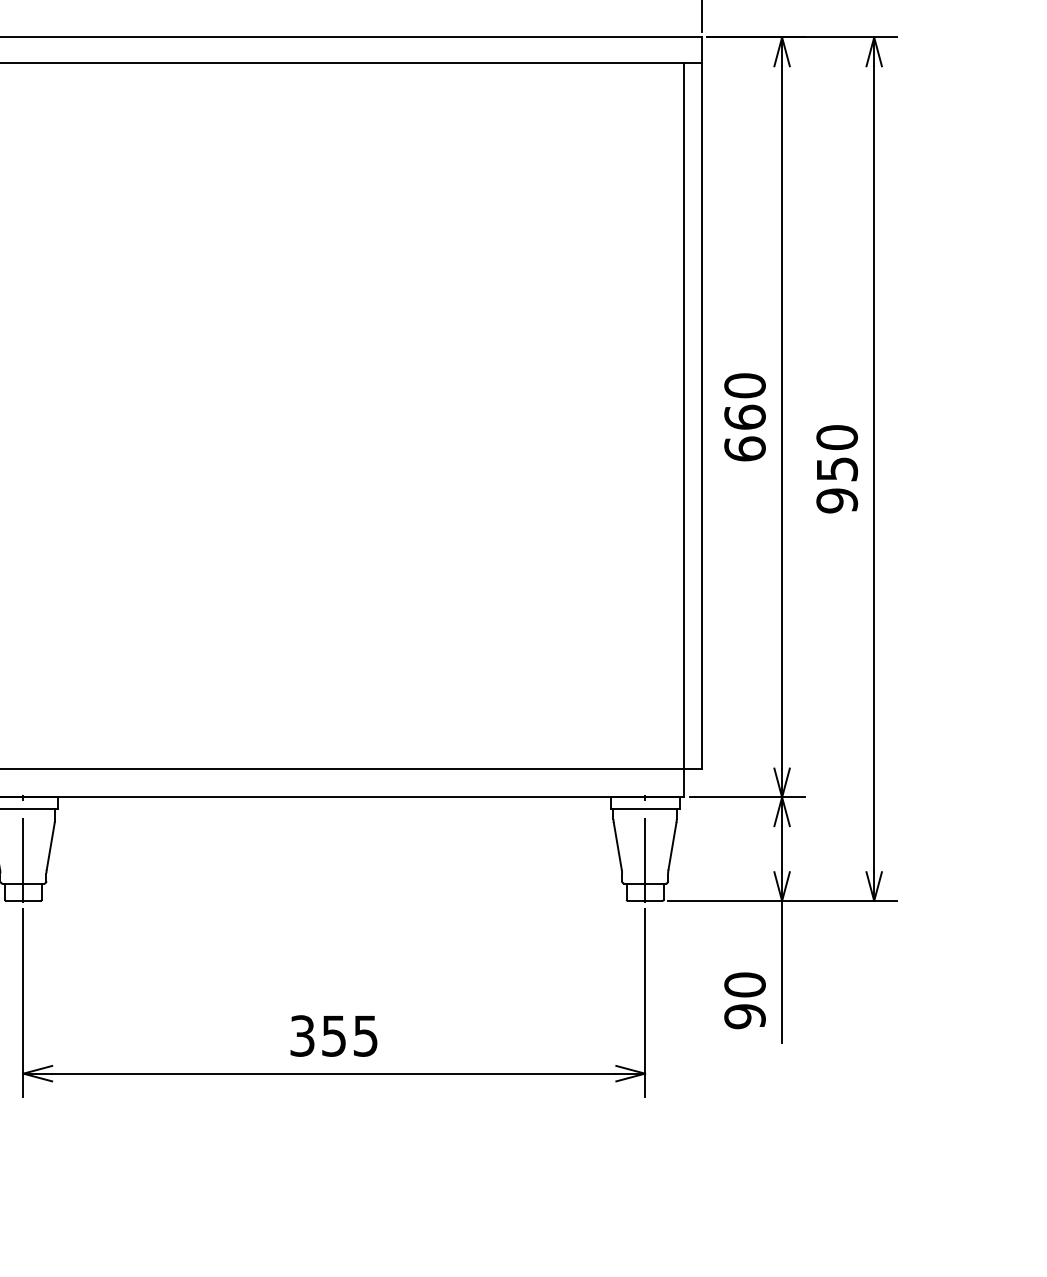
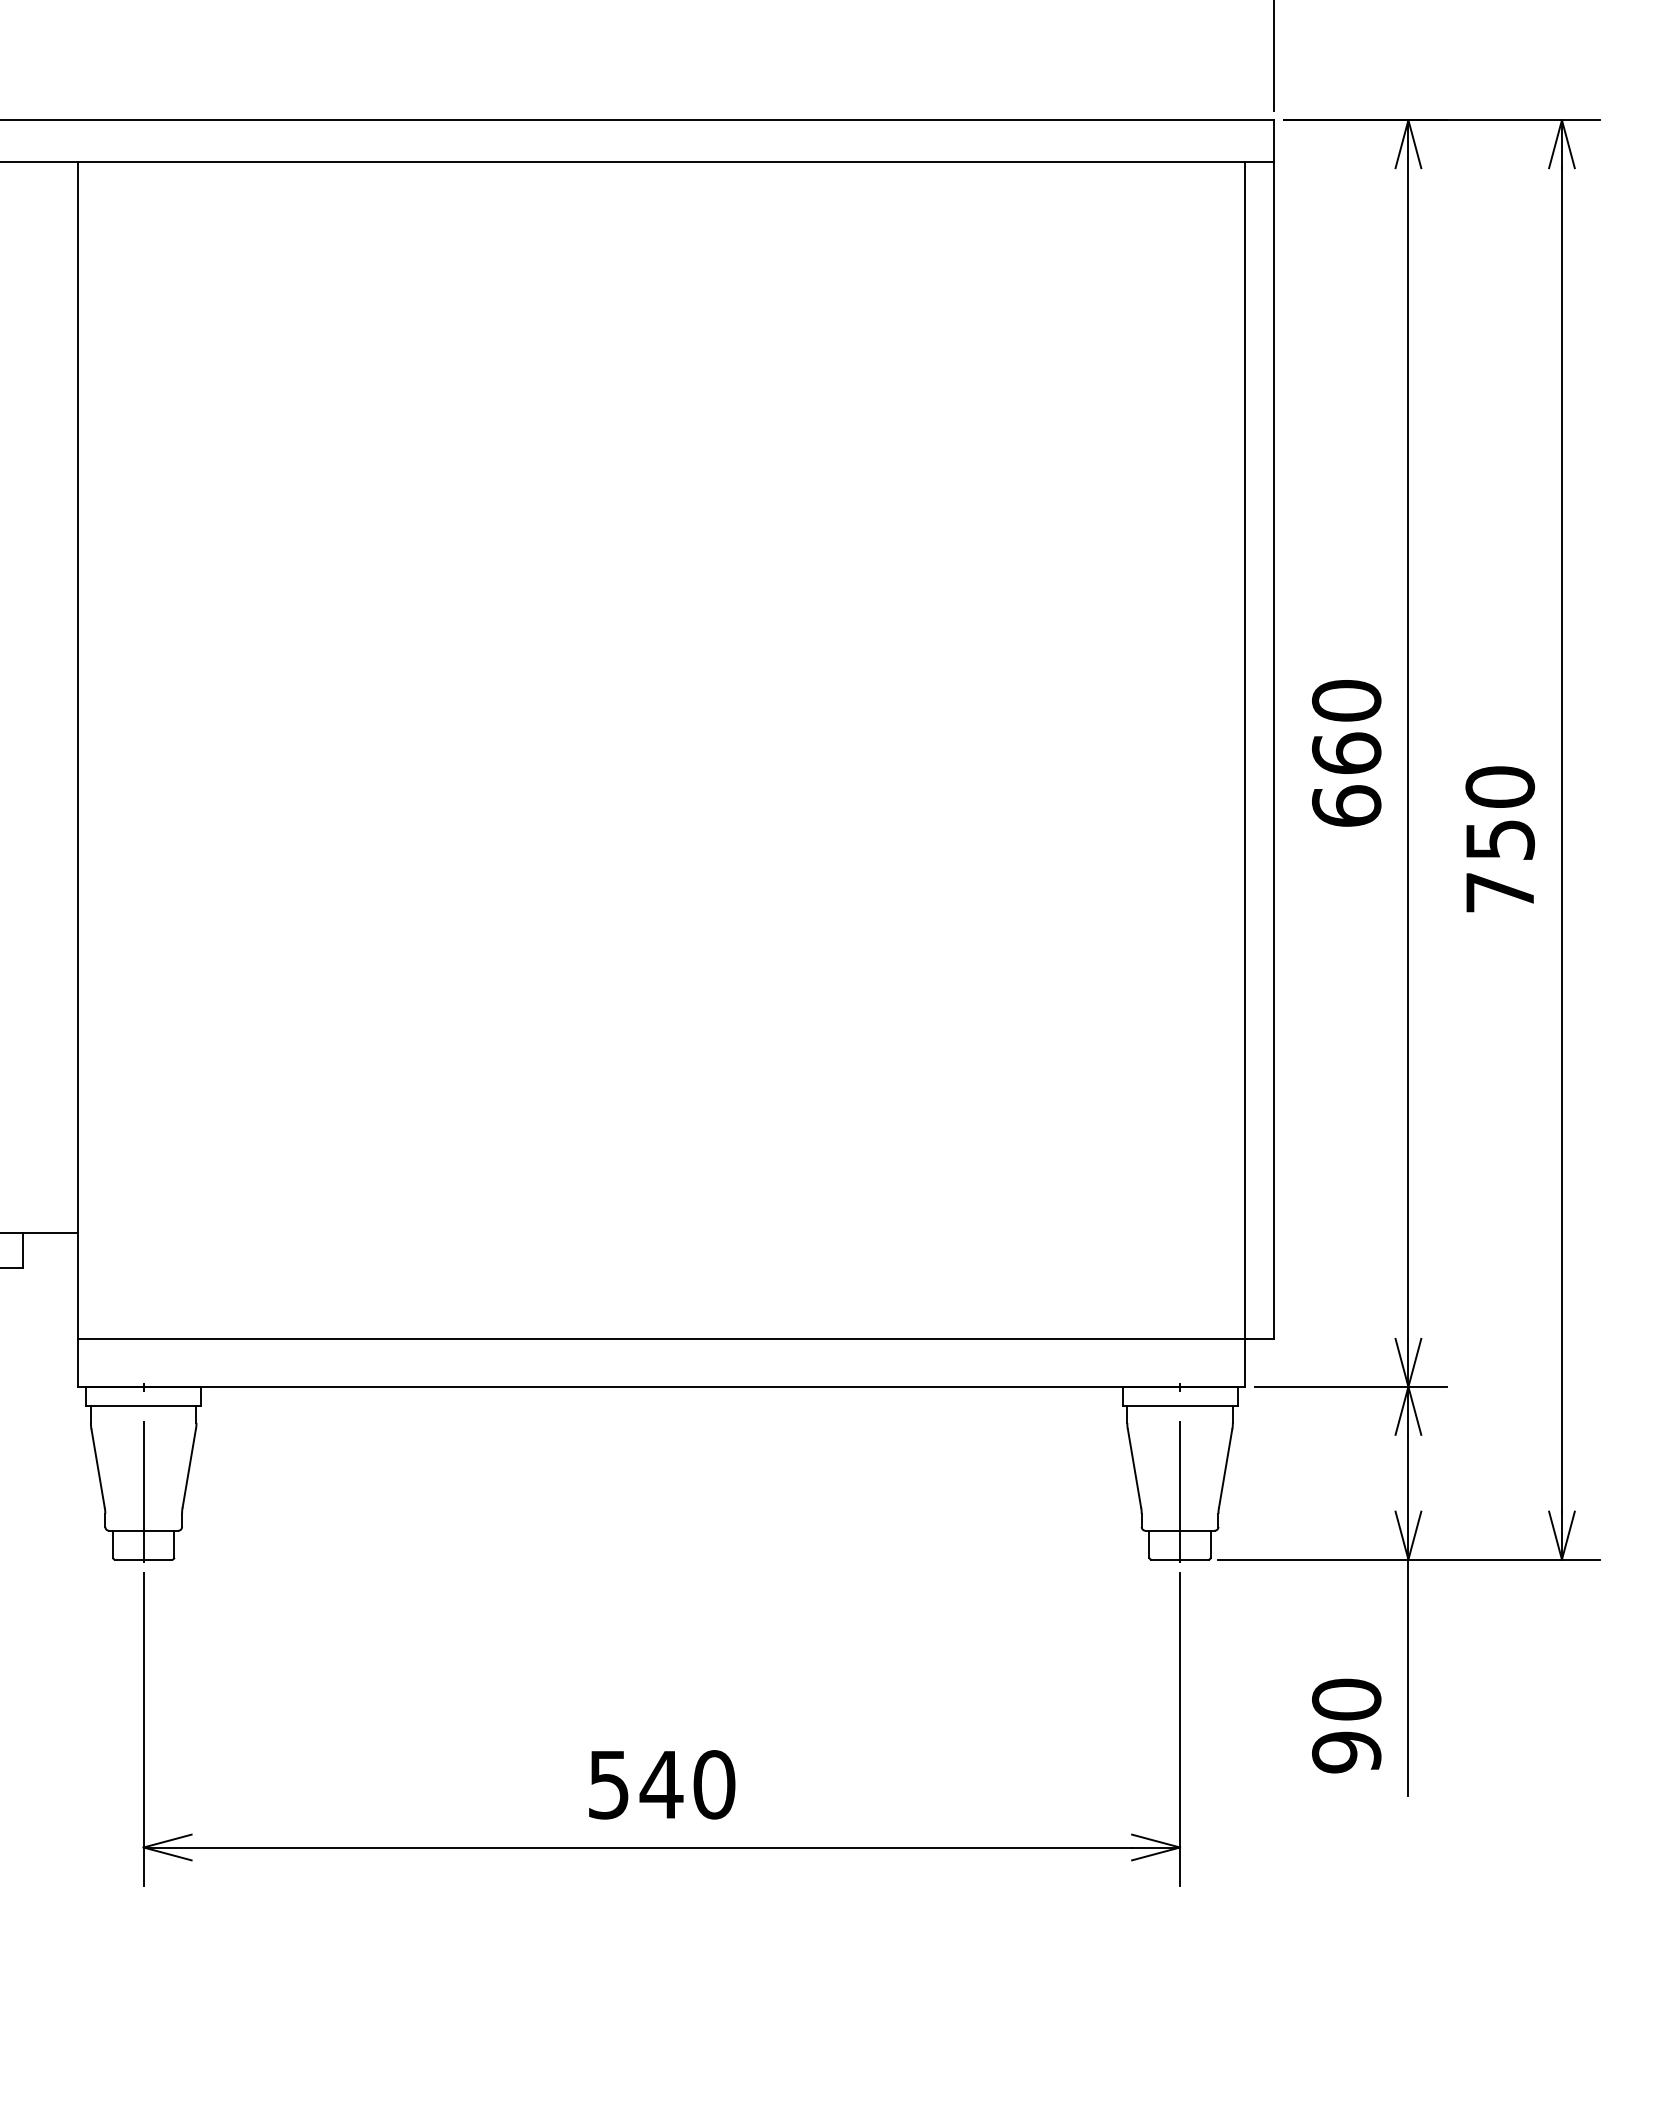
text: (837, 500) -> (1500, 892), 950 -> 750
text: (334, 1035) -> (662, 1783), 355 -> 540

